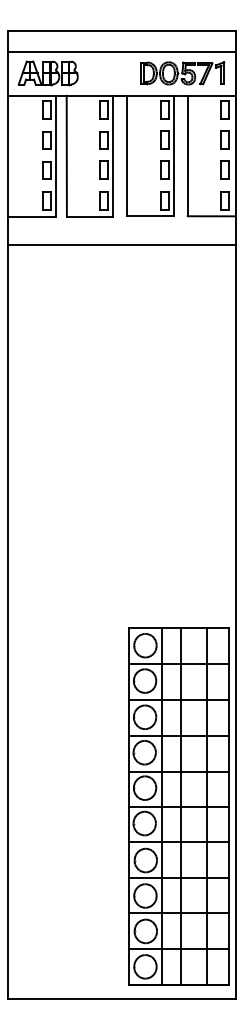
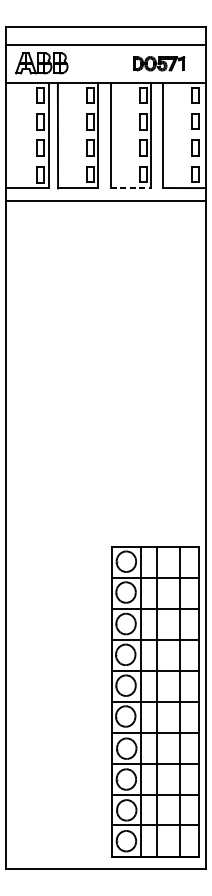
part: (182, 73) -> (158, 63), size x0.7
line: (151, 216) -> (131, 188), solid -> dashed
line: (121, 244) -> (105, 200), moved

